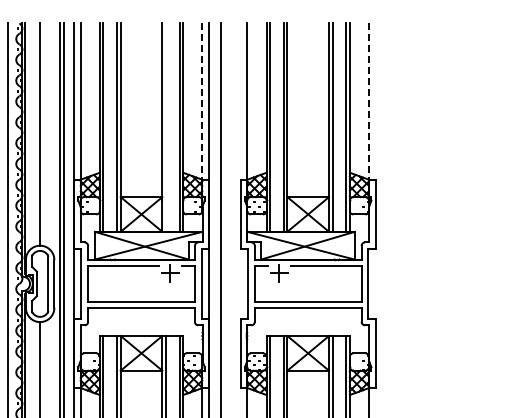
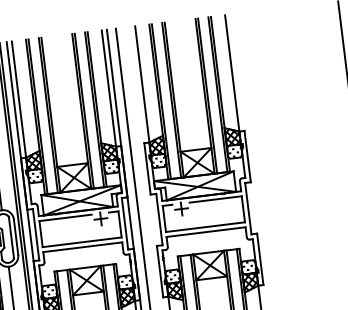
line: (202, 102) -> (109, 89), dashed -> solid
line: (368, 102) -> (232, 74), dashed -> solid
line: (165, 126) -> (83, 110), added

